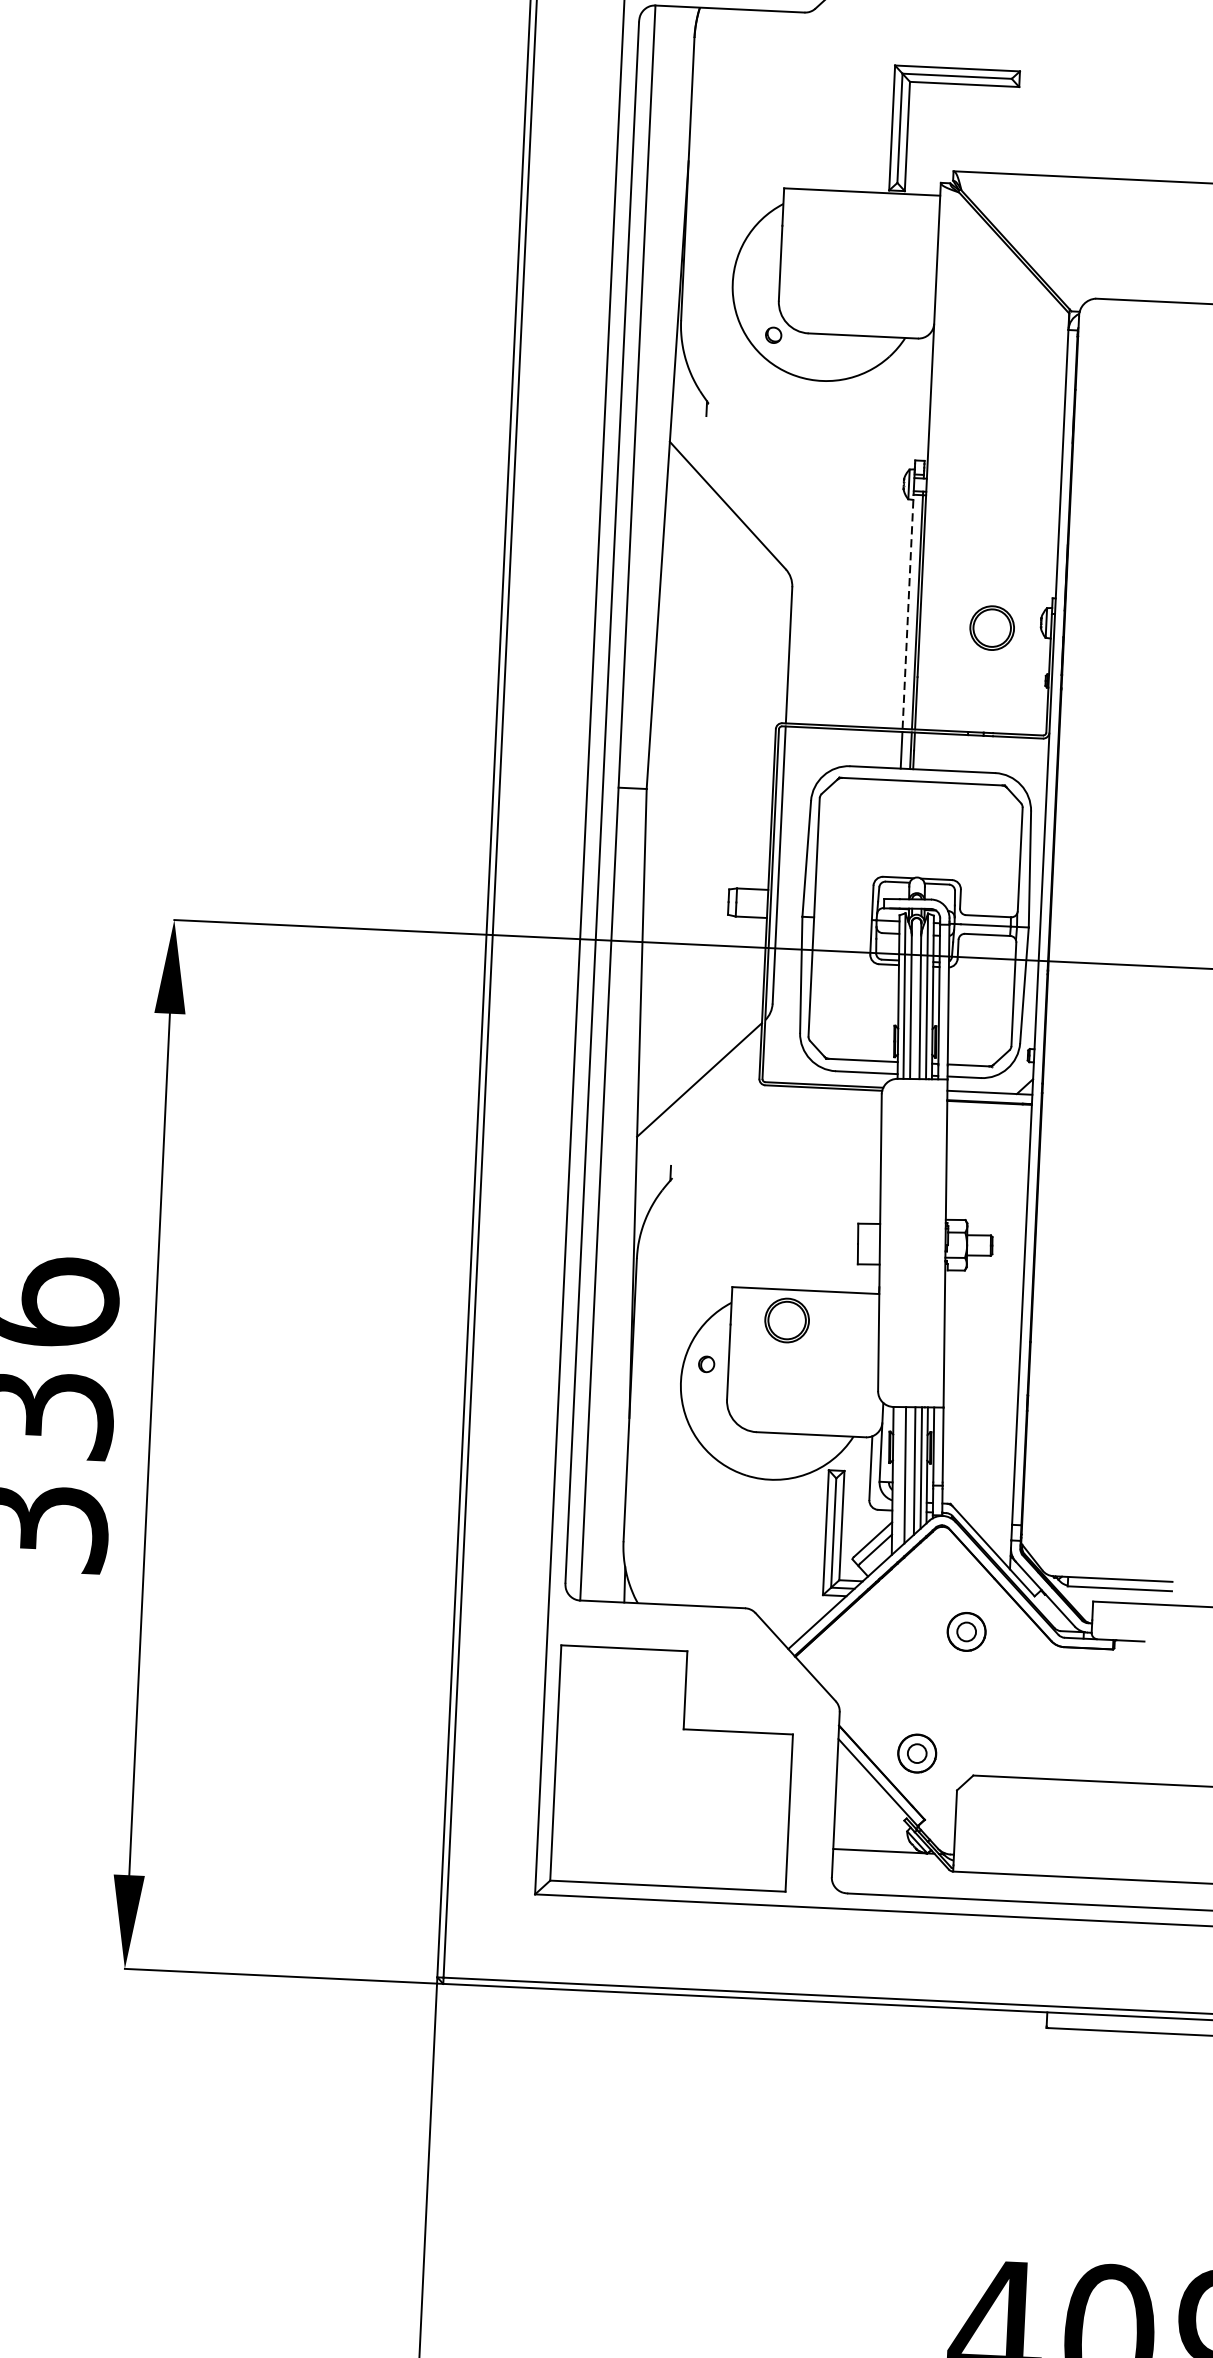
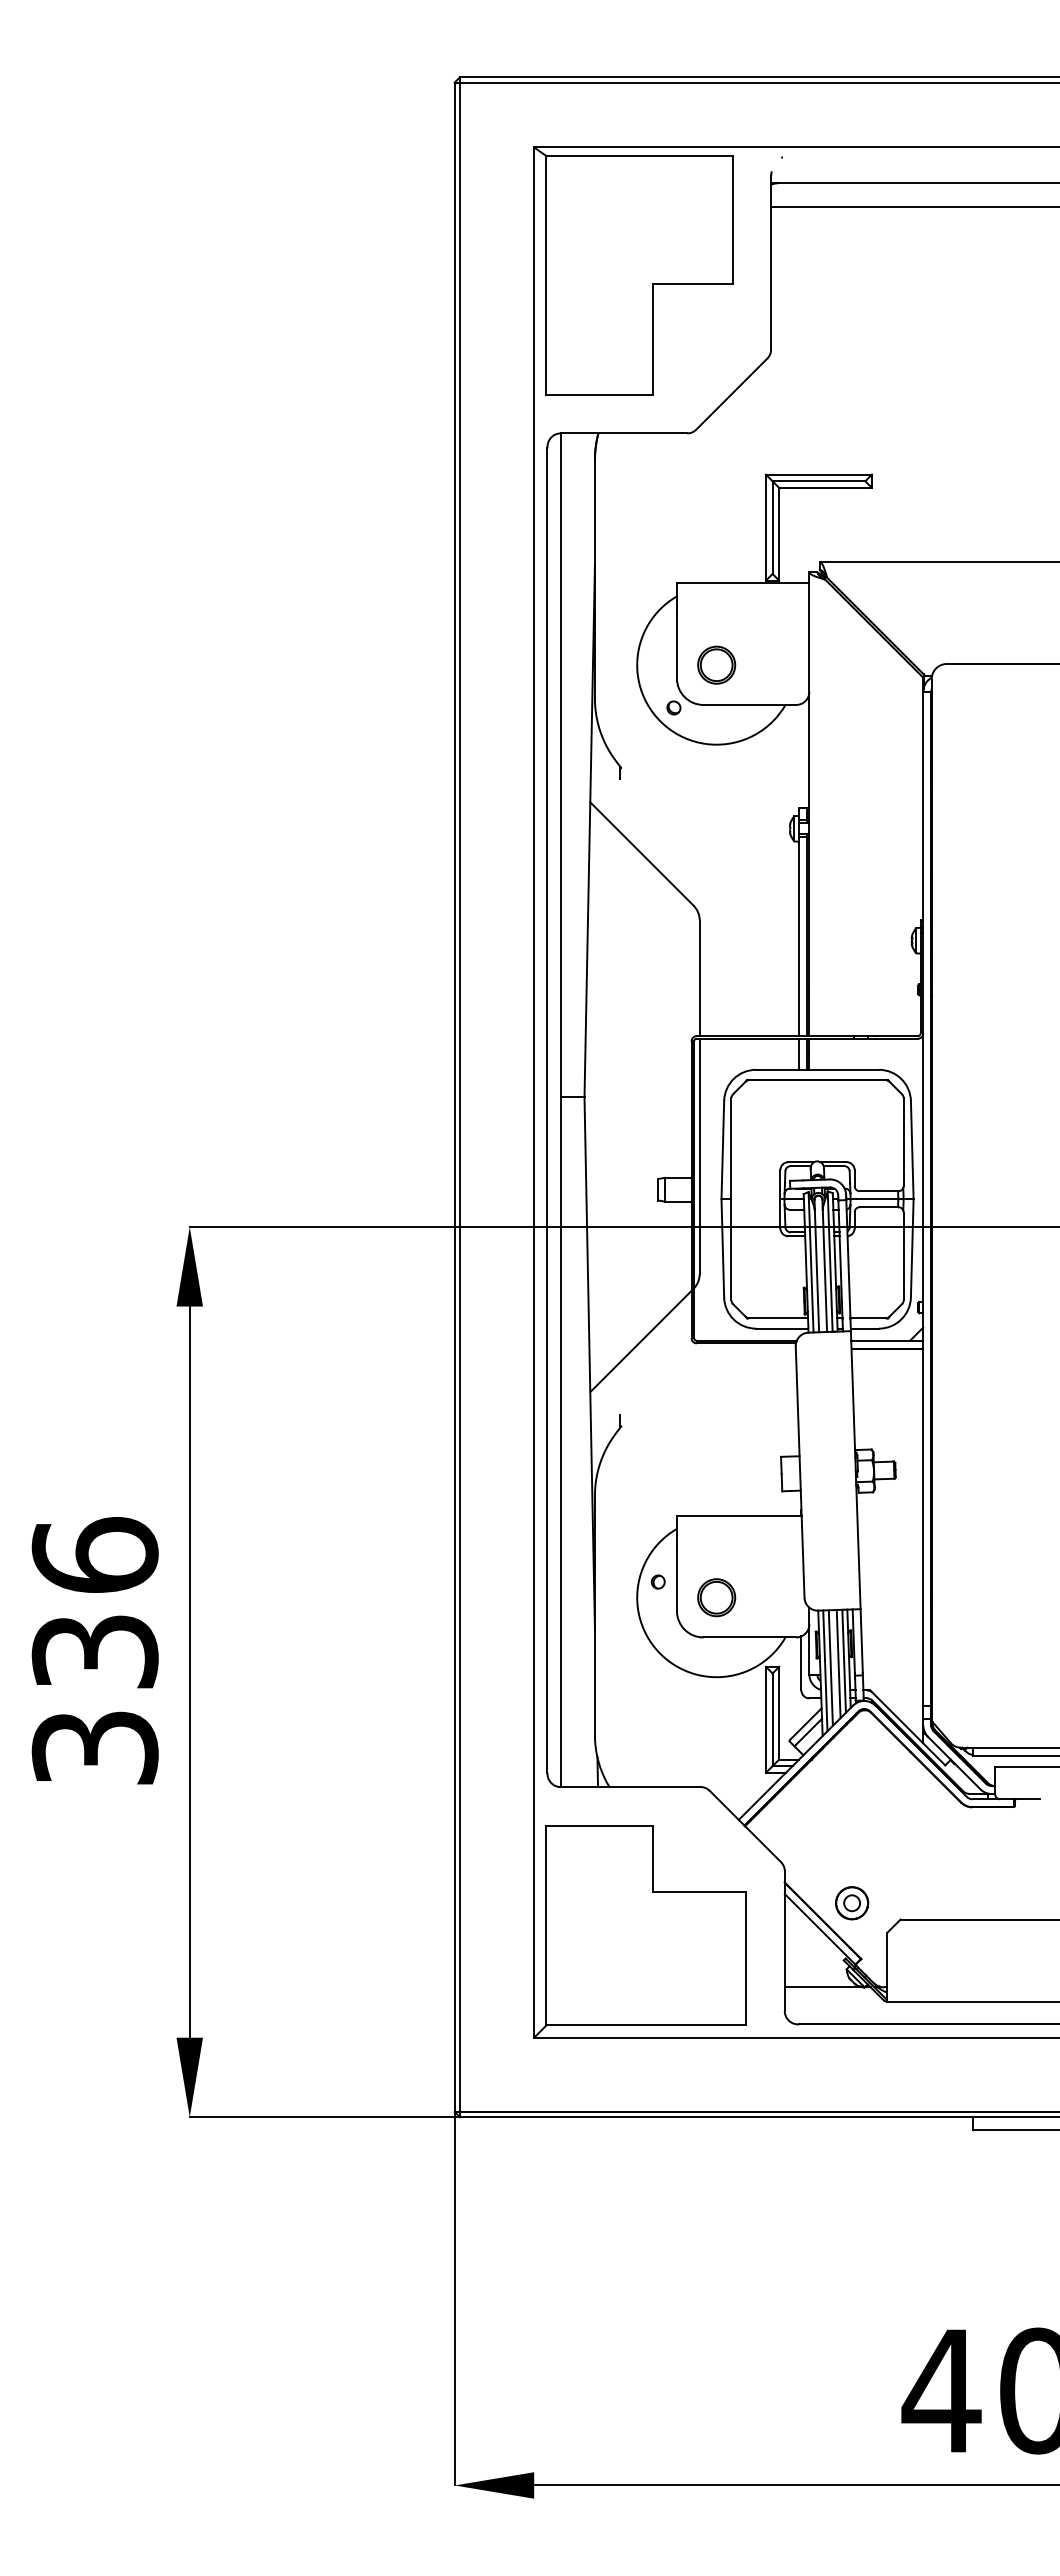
line: (907, 611) -> (798, 936), dashed -> solid
part: (992, 627) -> (716, 664), moved
part: (786, 1320) -> (716, 1597), moved
line: (898, 1477) -> (825, 1670), added
part: (967, 1632) -> (889, 1798), removed

